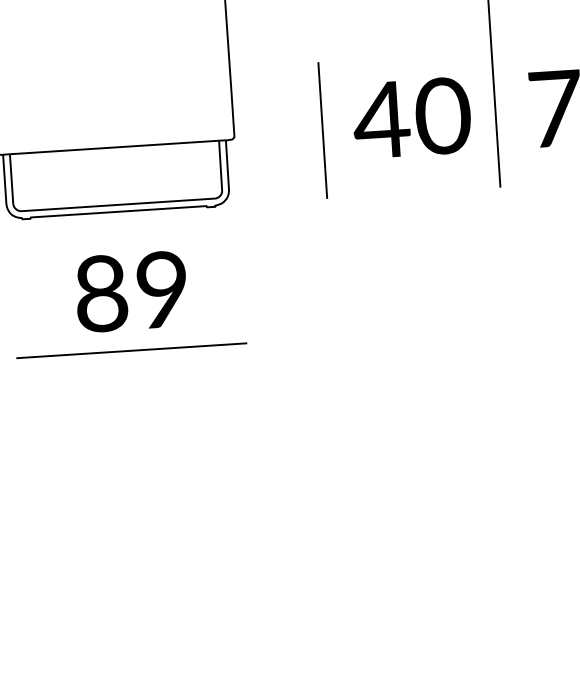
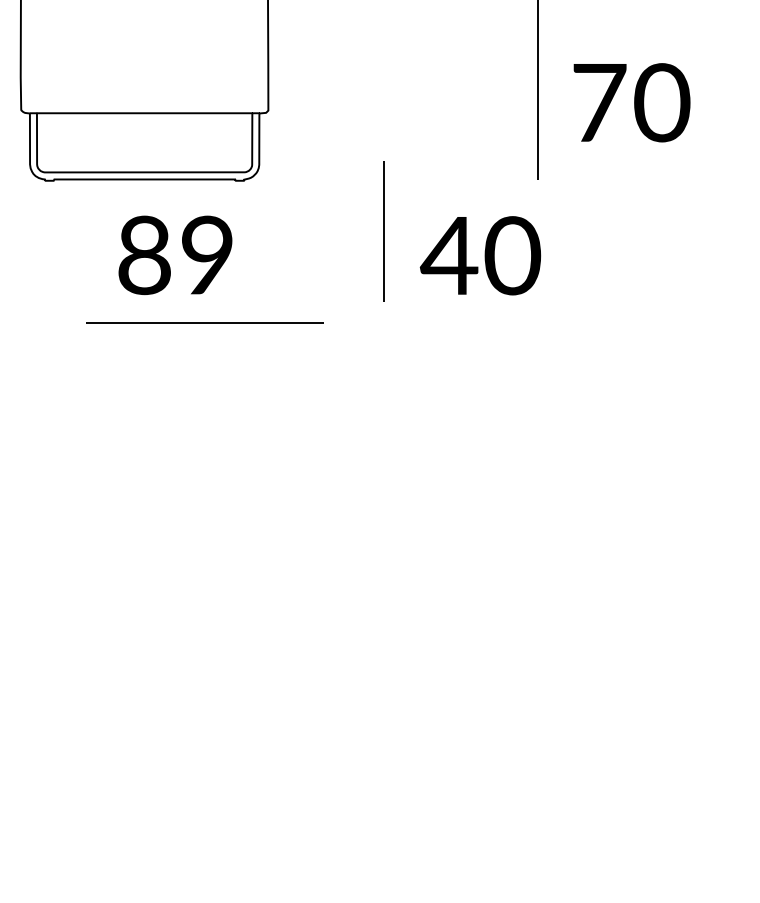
text: (411, 117) -> (480, 255), moved
line: (321, 130) -> (383, 231), moved
text: (131, 291) -> (175, 255), moved
line: (131, 350) -> (204, 322), moved

